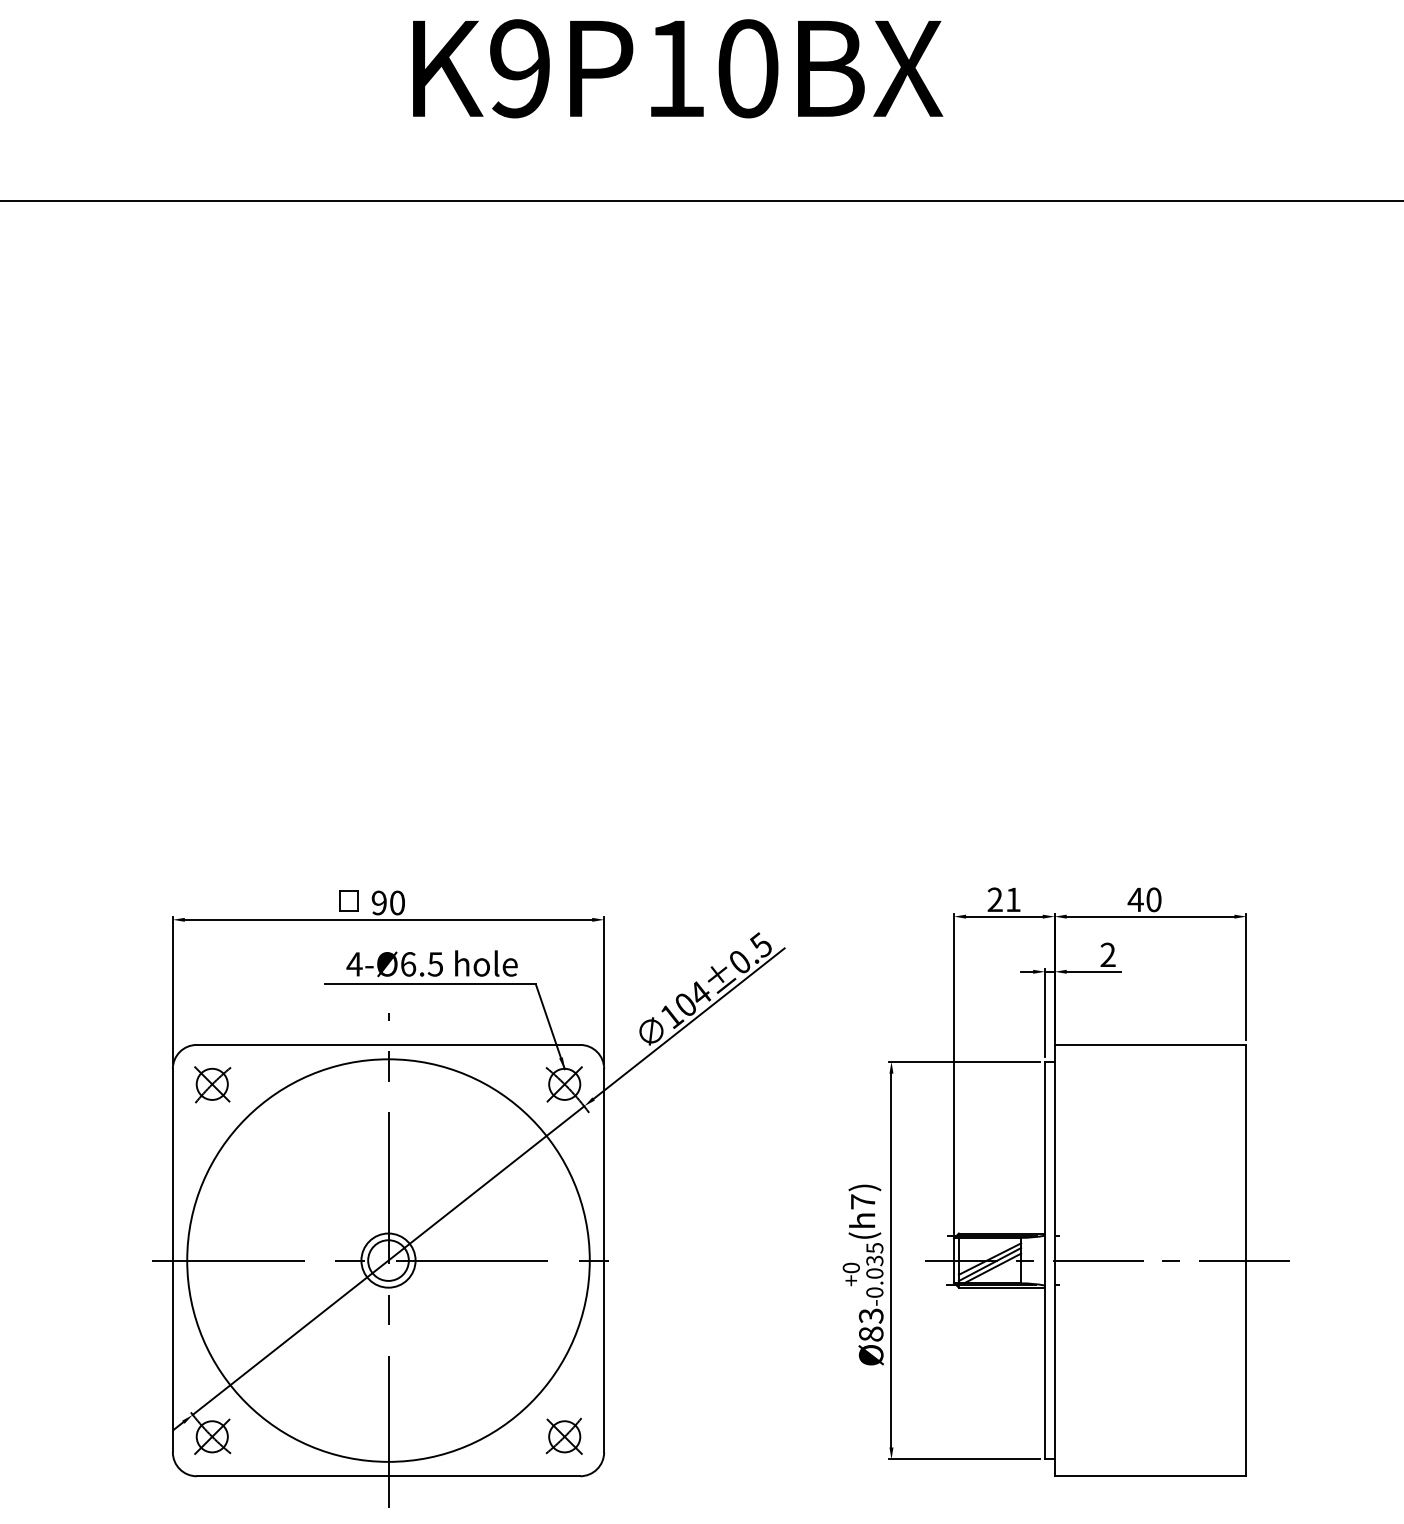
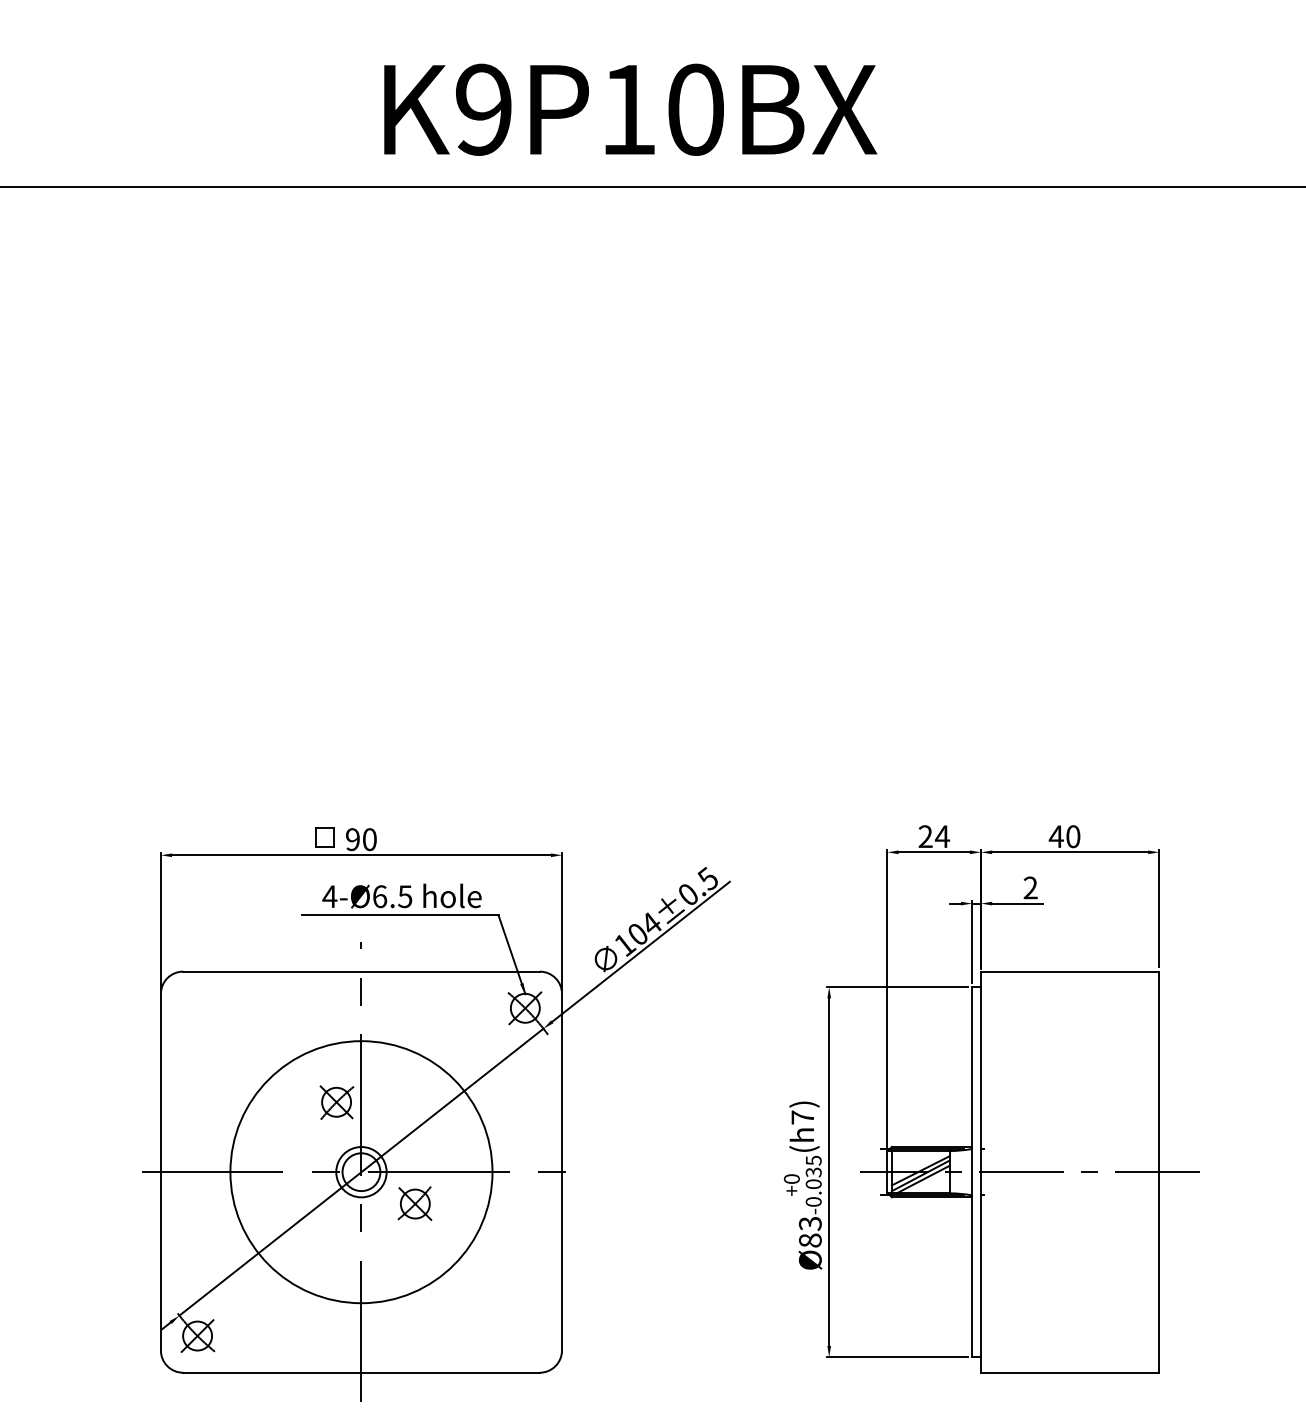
text: (677, 68) -> (630, 109), moved
text: (1013, 899) -> (942, 836), 21 -> 24
part: (212, 1084) -> (336, 1102), moved
circle: (388, 1260) -> (361, 1172), size x0.7
part: (563, 1436) -> (414, 1203), moved

